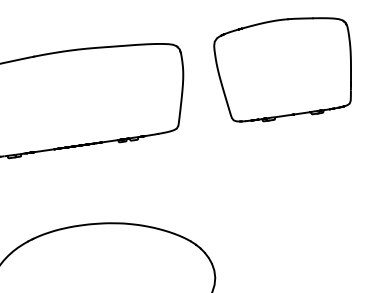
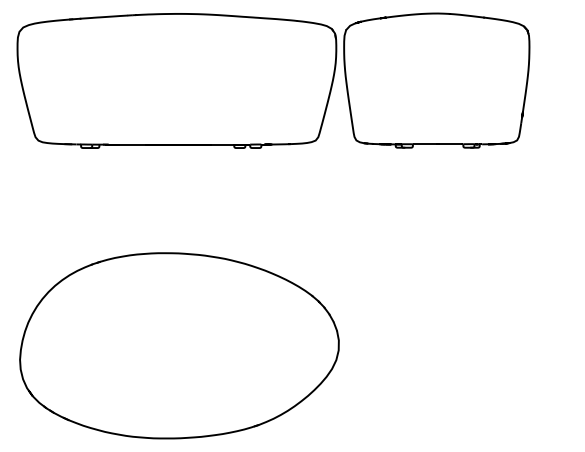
part: (285, 68) -> (436, 80), moved

